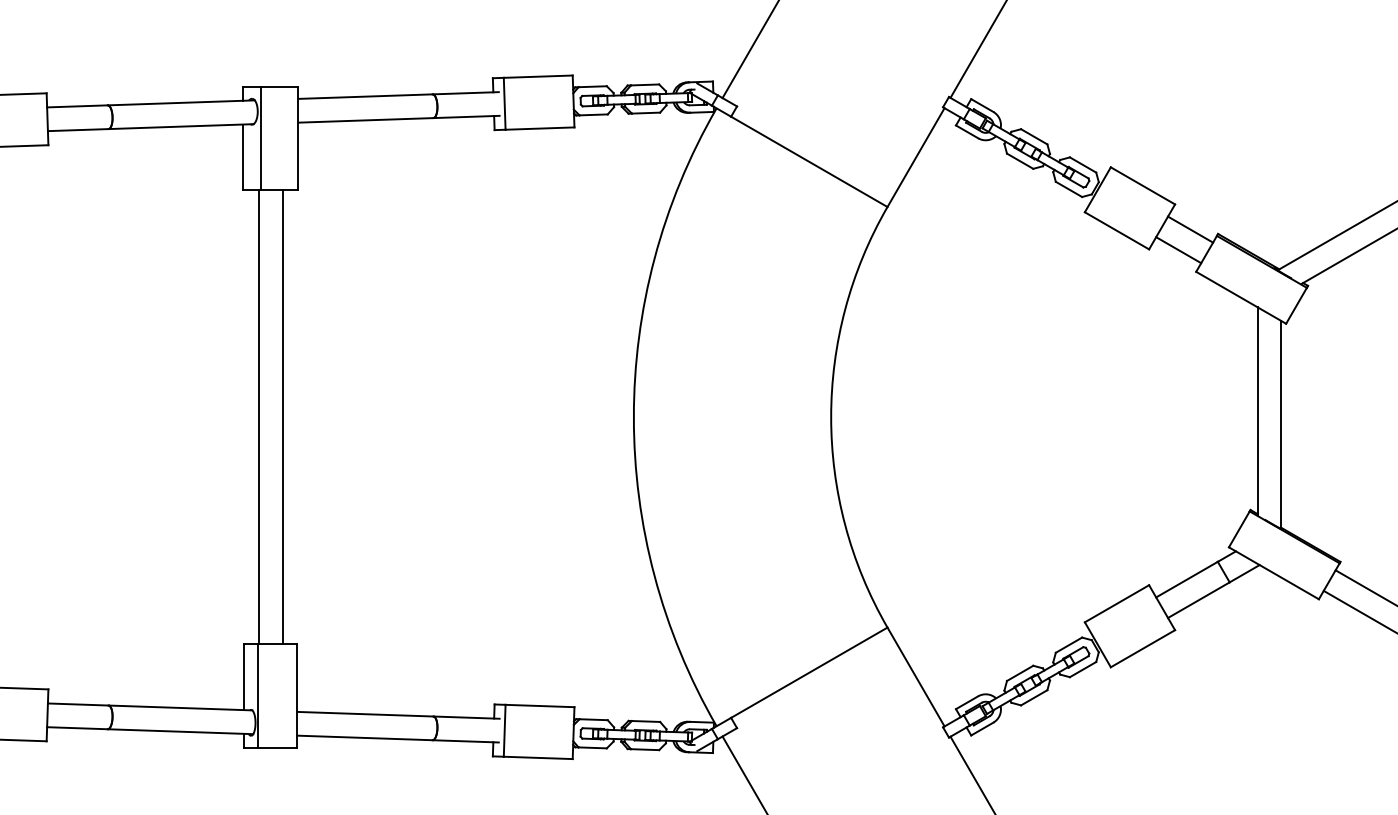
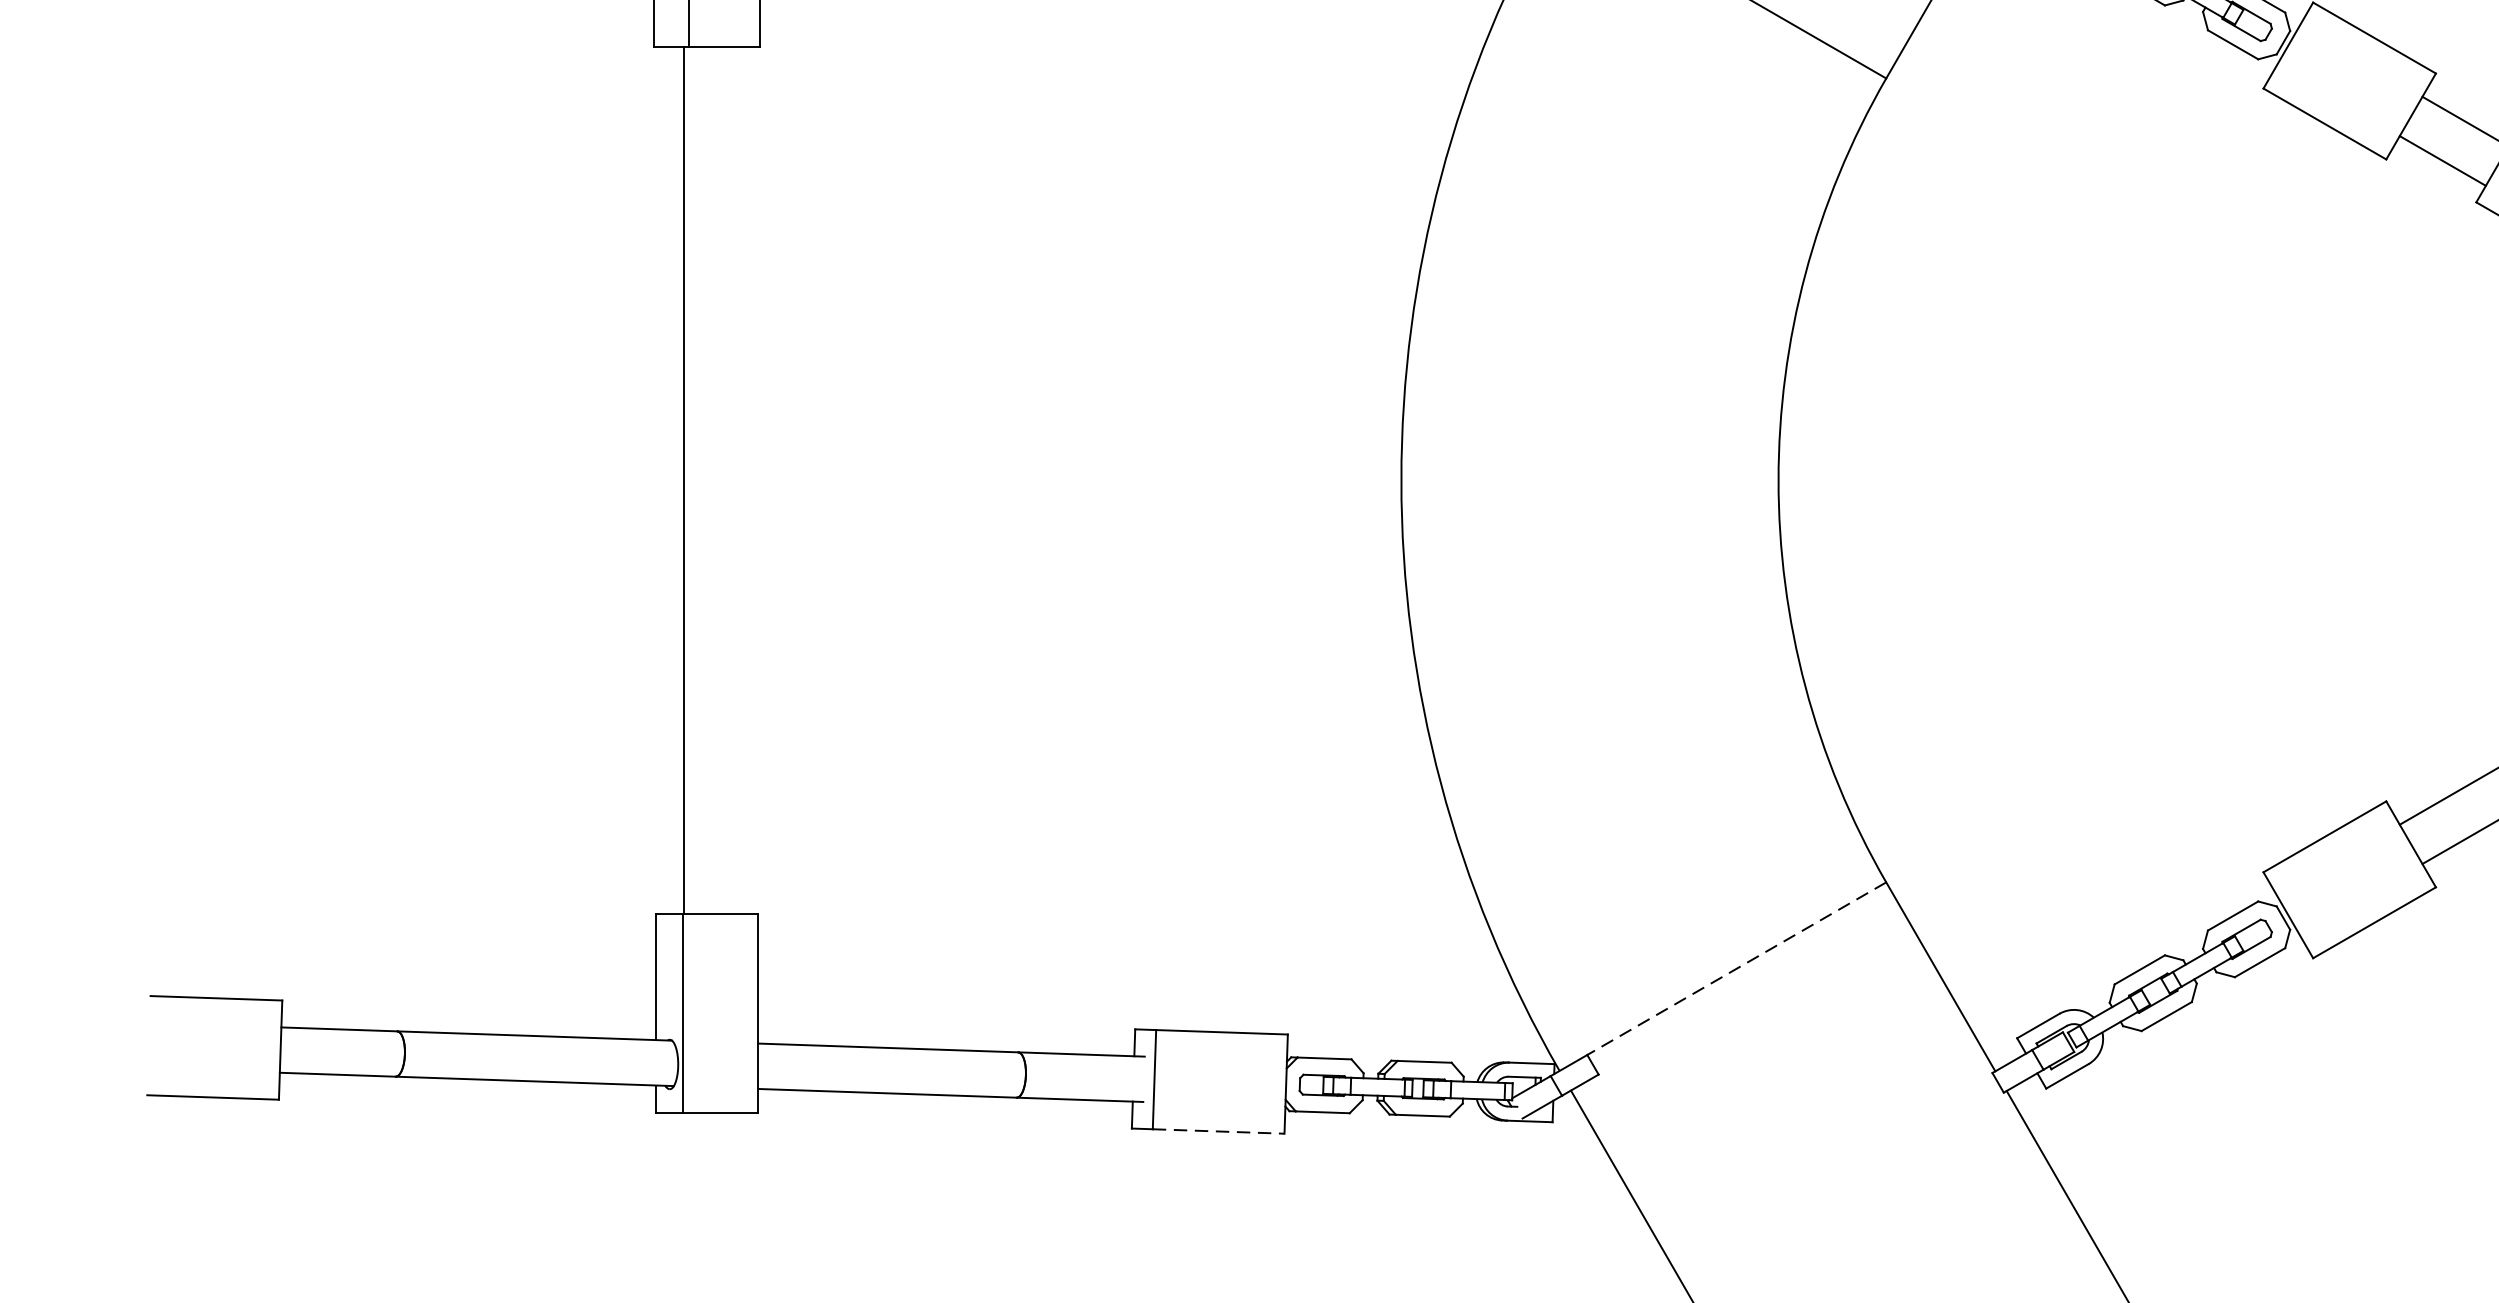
line: (282, 417) -> (729, 480), removed
line: (808, 672) -> (1735, 968), solid -> dashed
line: (538, 757) -> (1219, 1130), solid -> dashed

